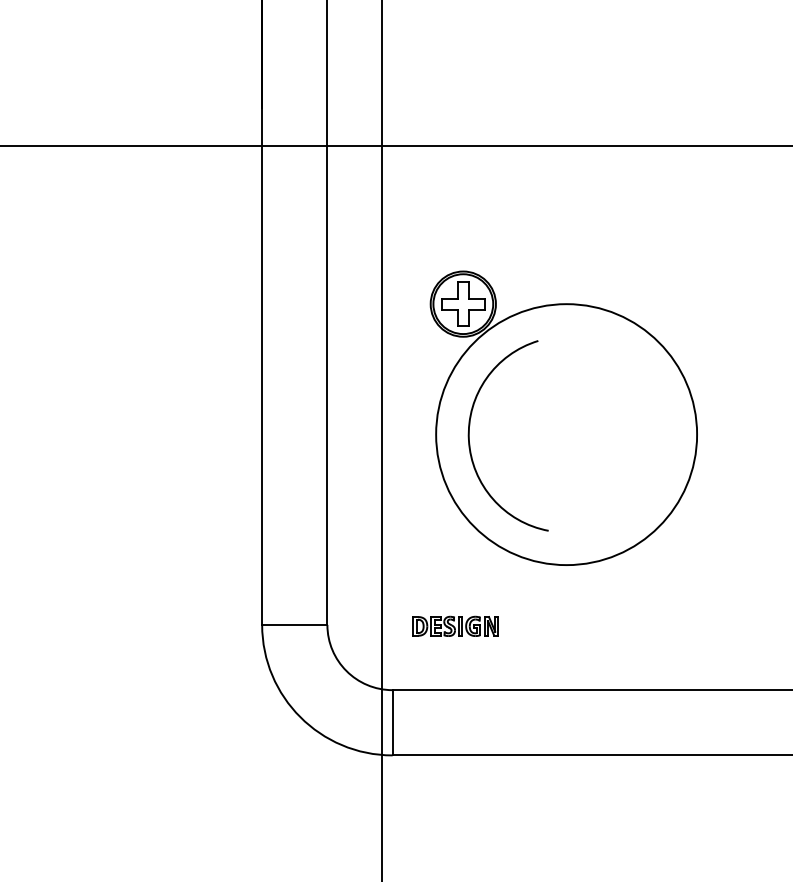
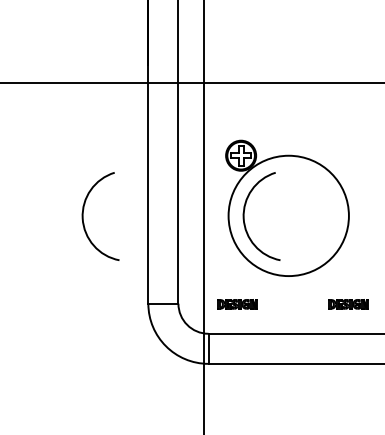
arc: (121, 435) -> (83, 216), added
part: (696, 626) -> (348, 304), added

